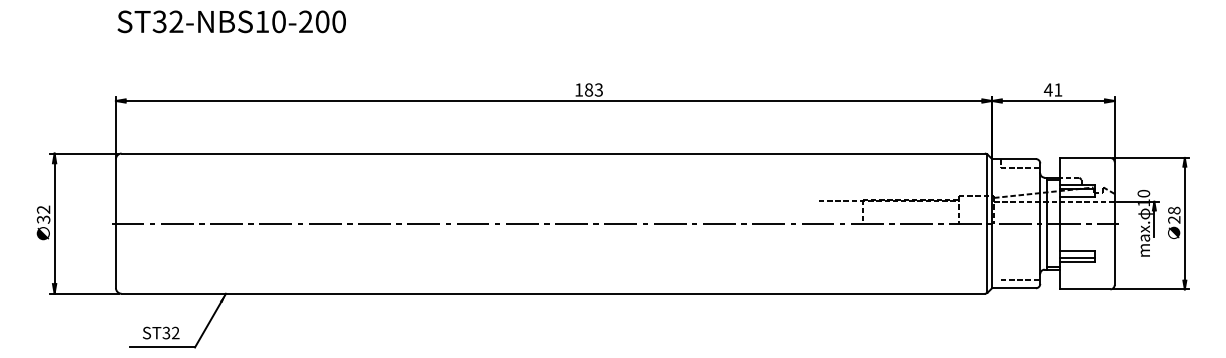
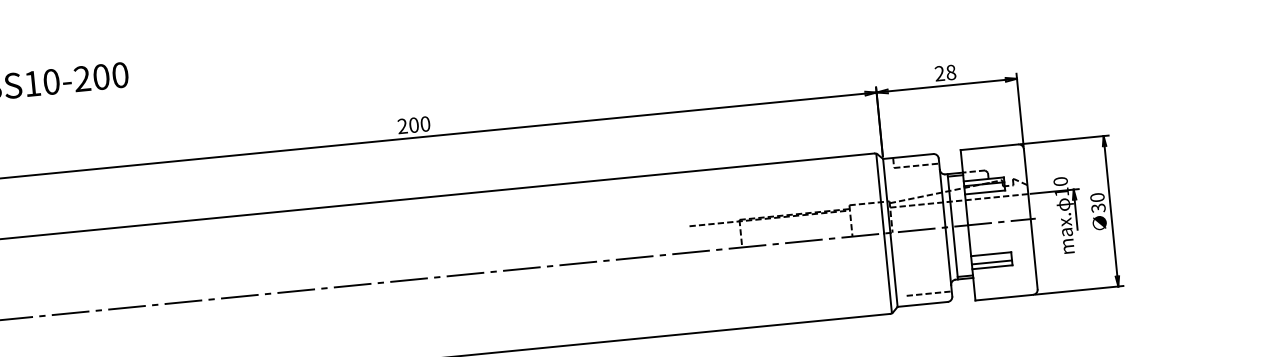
text: (588, 89) -> (413, 124), 183 -> 200
text: (1052, 89) -> (944, 72), 41 -> 28
text: (1174, 214) -> (1098, 201), 28 -> 30

